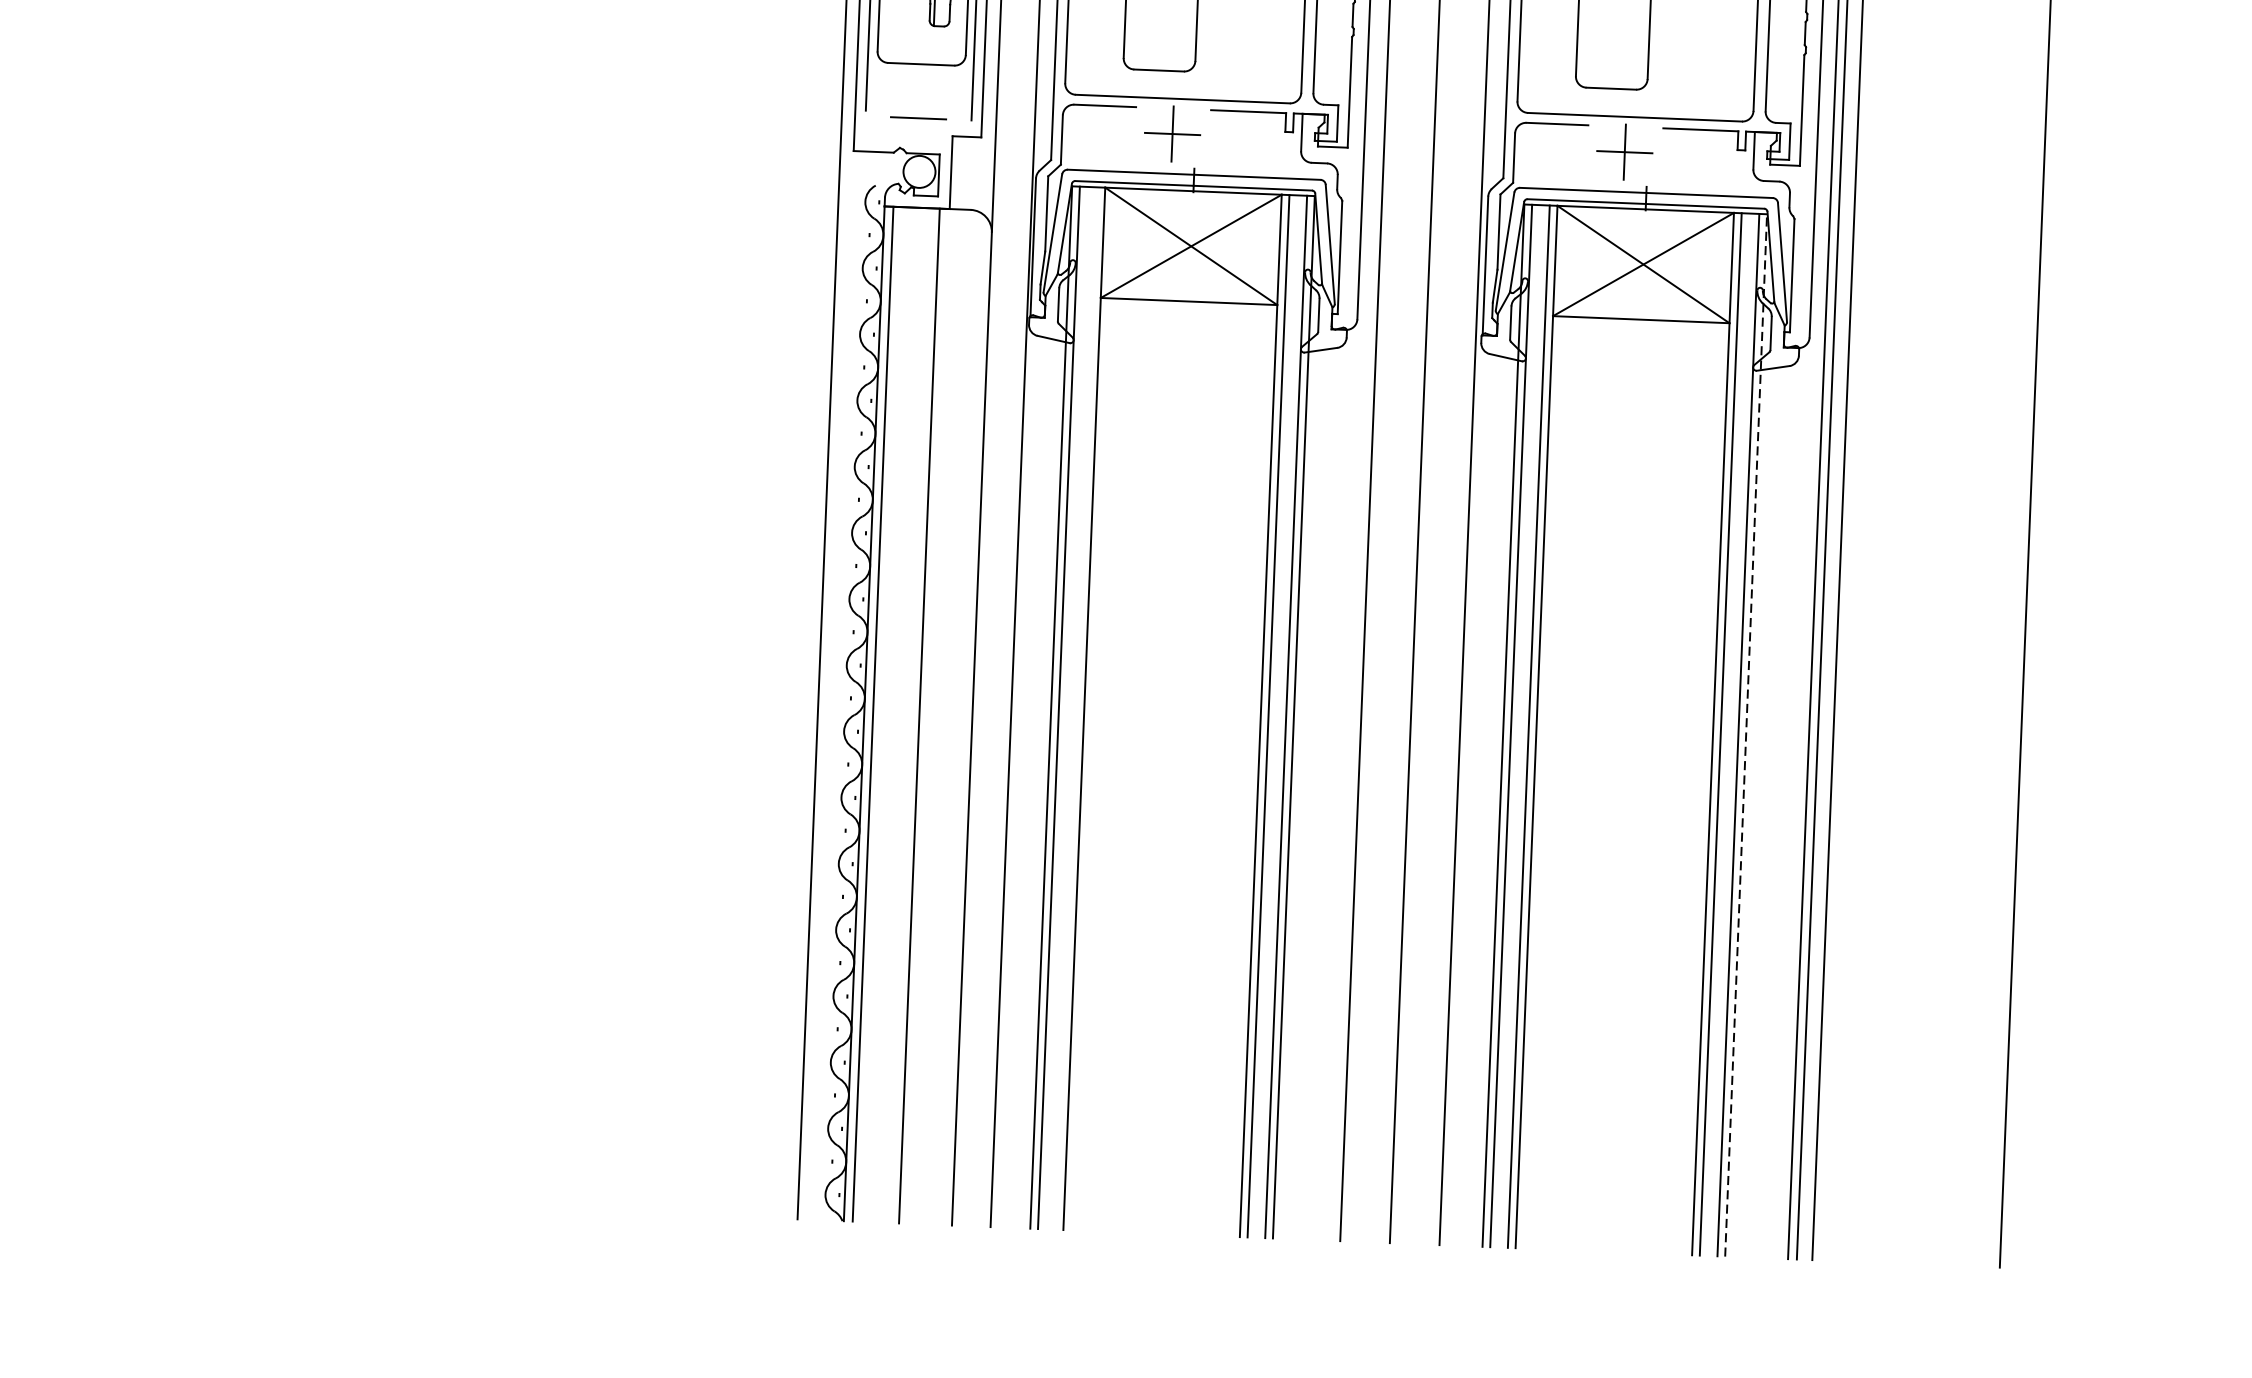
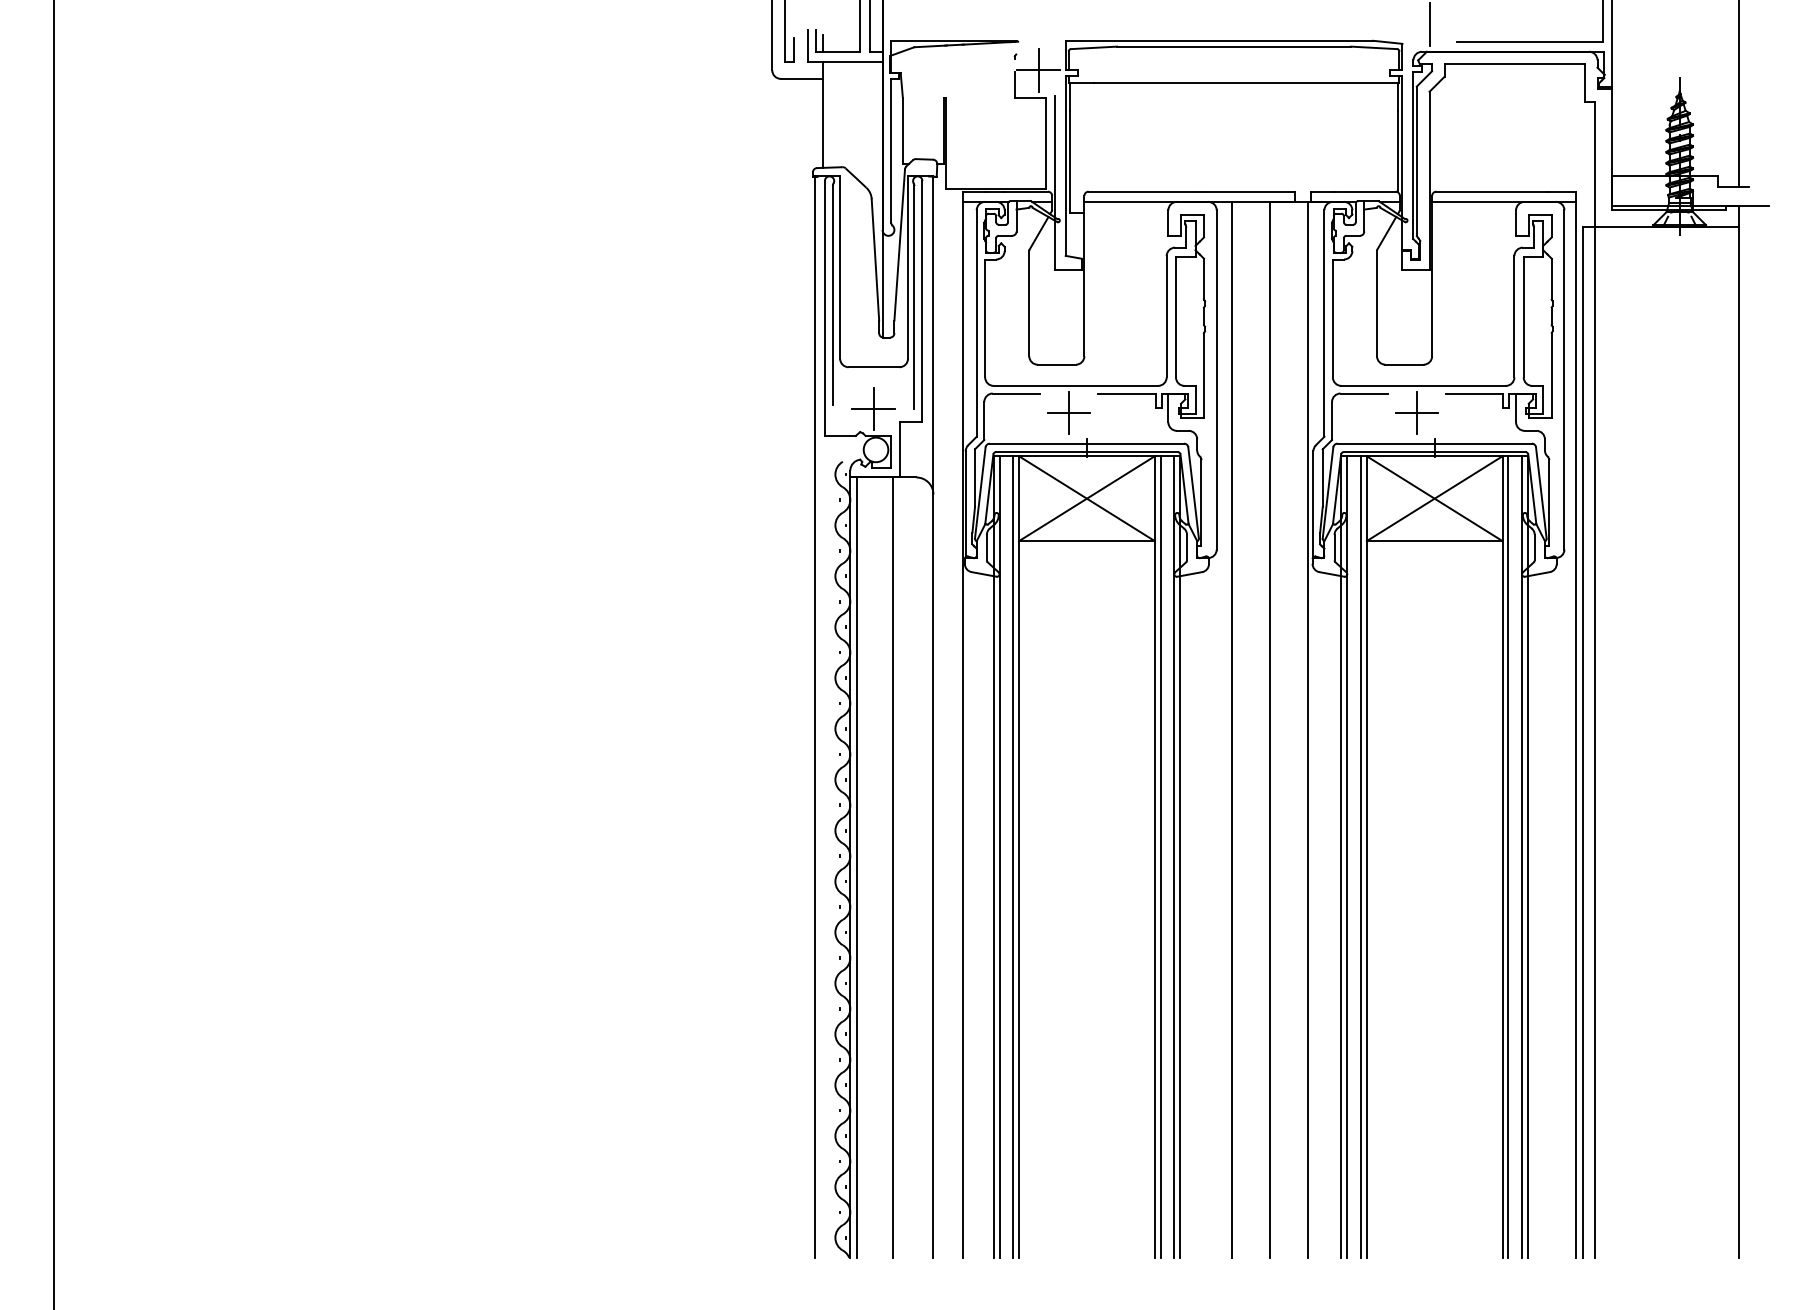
line: (918, 117) -> (873, 408), added
line: (1077, 707) -> (1013, 856), added
line: (1745, 736) -> (1527, 857), dashed -> solid

